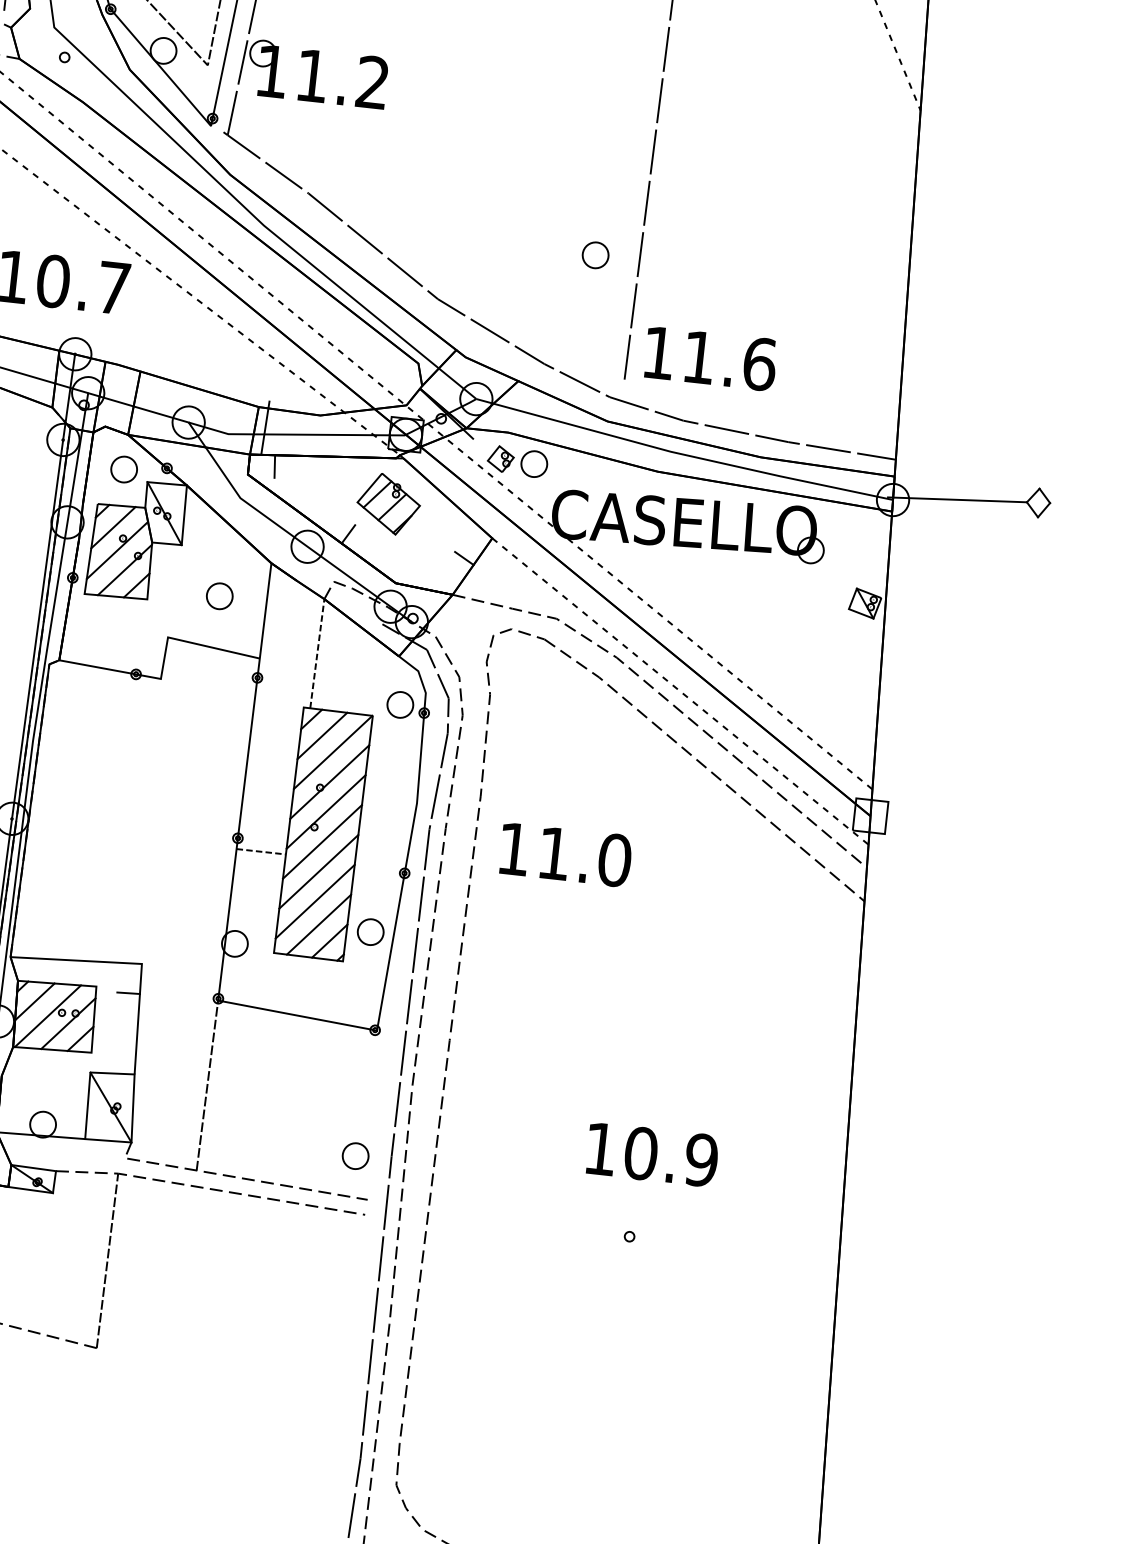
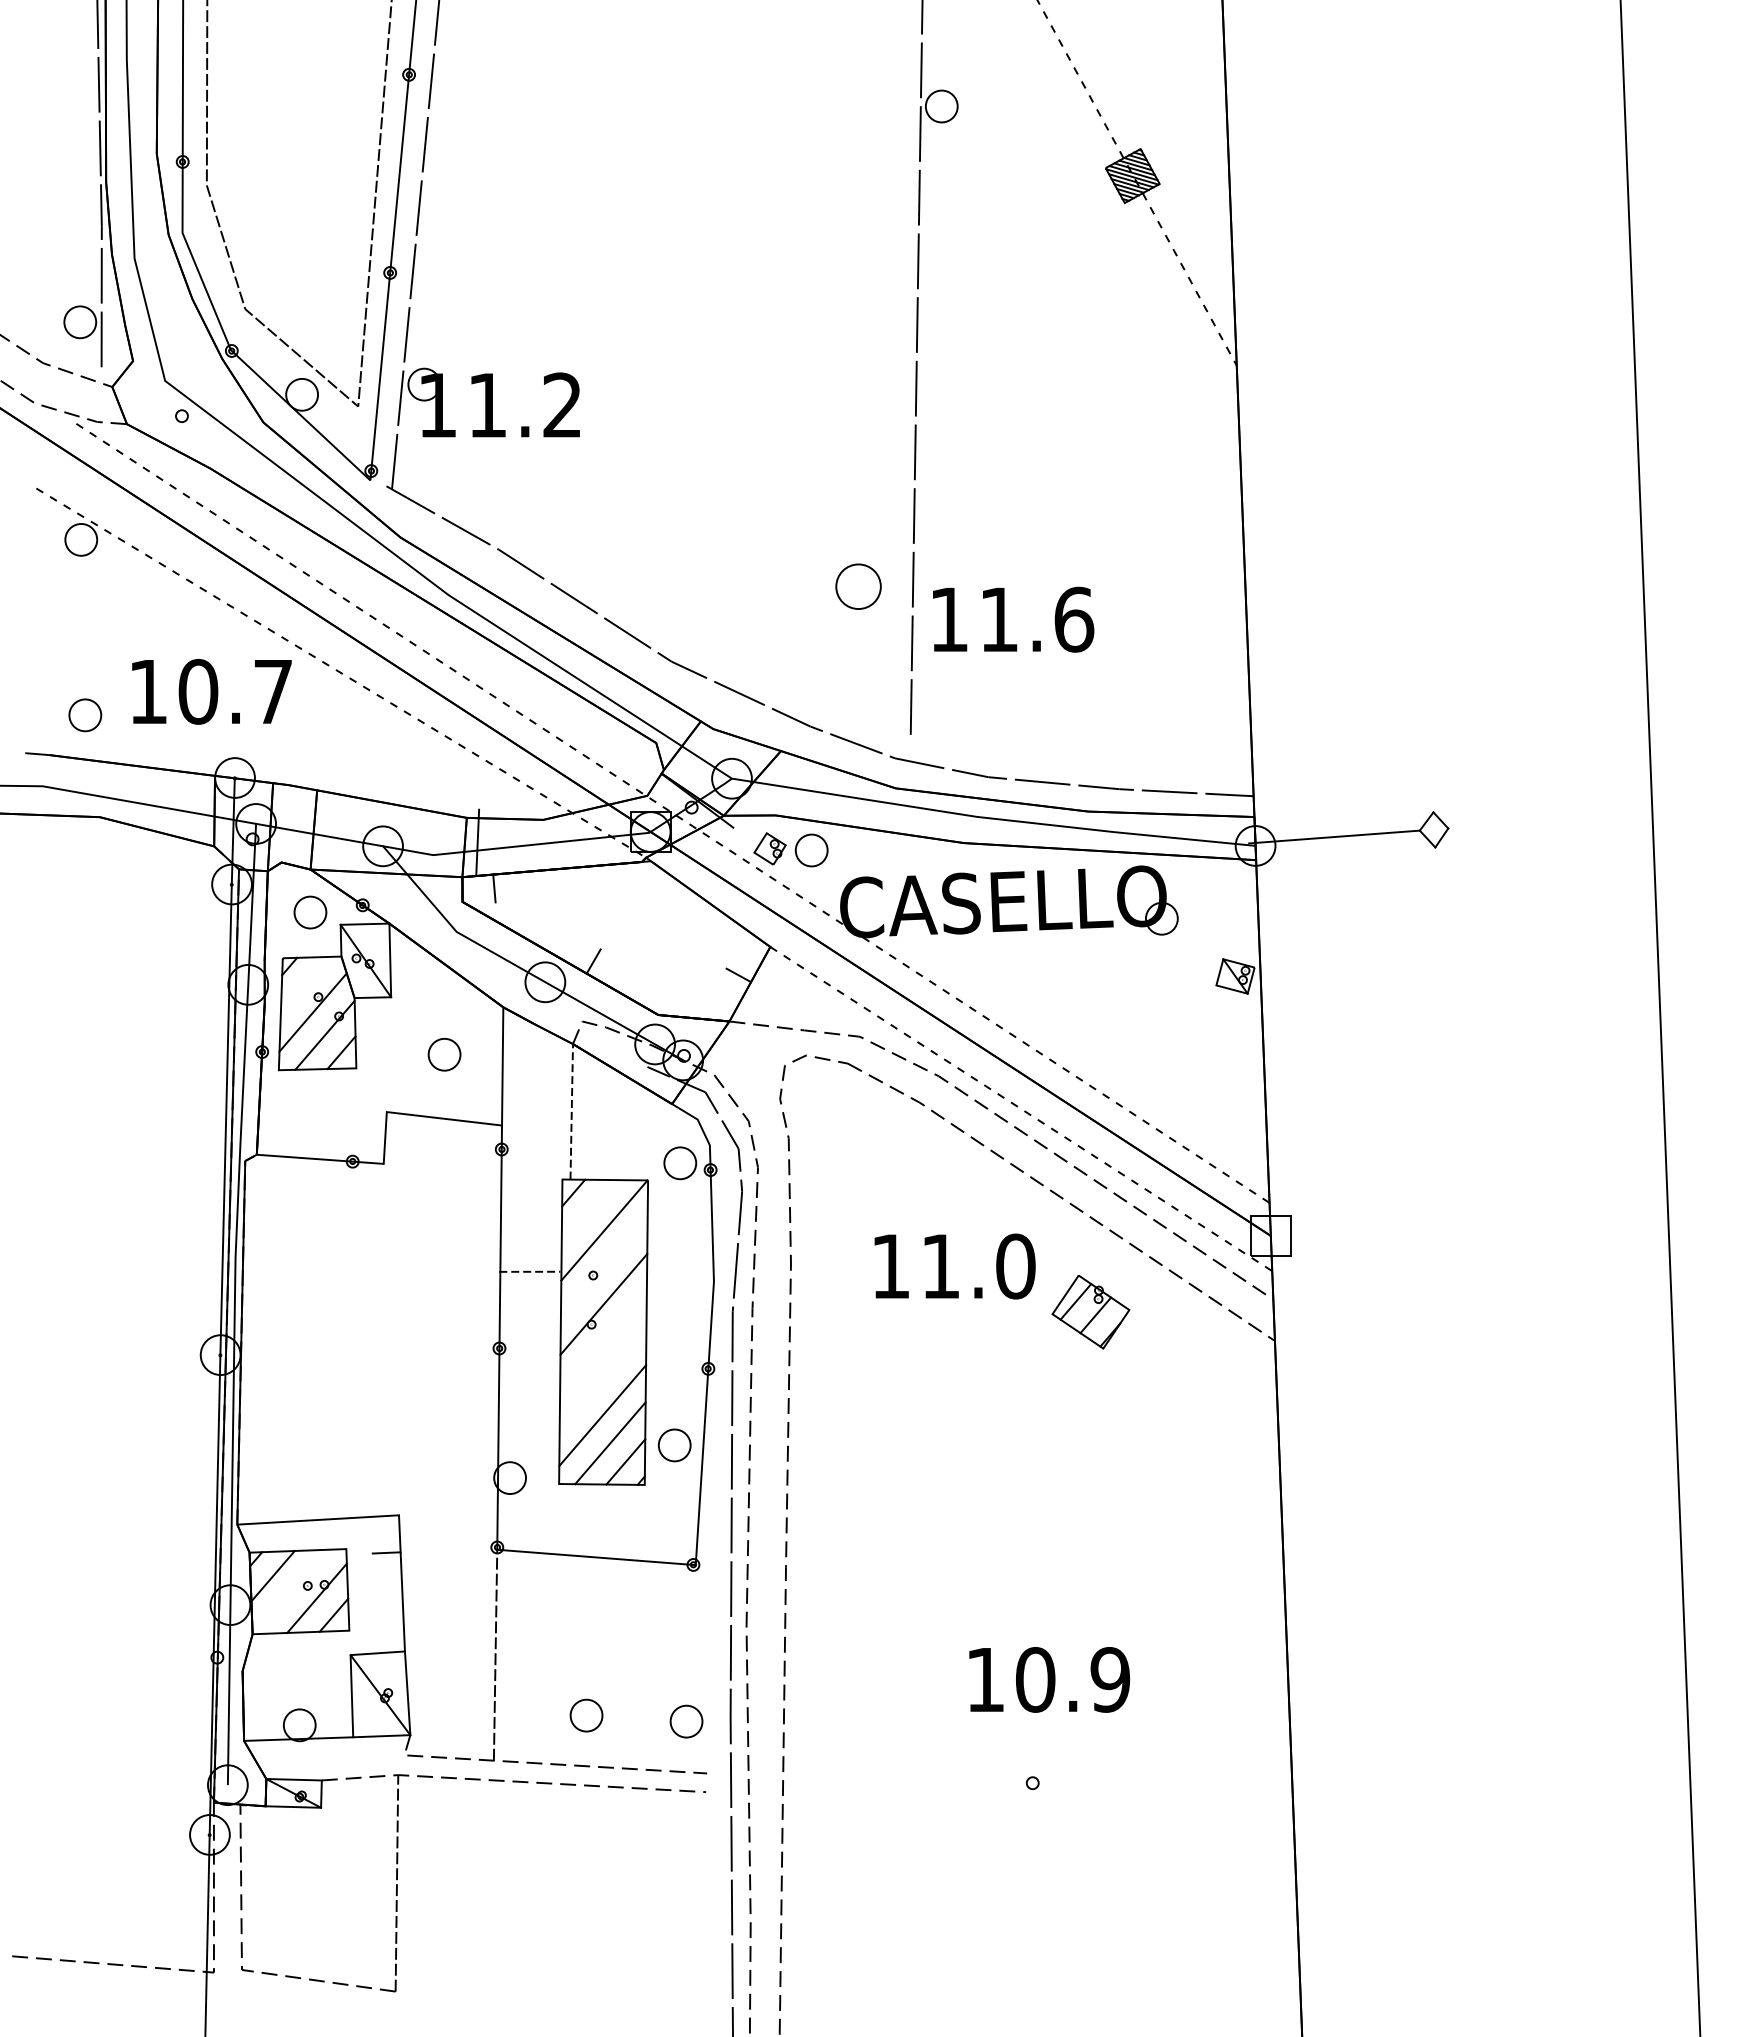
part: (595, 255) -> (858, 586), size x1.4
text: (710, 358) -> (1013, 619), moved
part: (388, 504) -> (1090, 1312), moved
line: (112, 527) -> (304, 984), removed
line: (321, 735) -> (588, 1211), removed
line: (329, 781) -> (603, 1266), removed
line: (322, 841) -> (603, 1341), removed
line: (260, 851) -> (529, 1271), moved
text: (565, 854) -> (954, 1266), moved
line: (318, 871) -> (602, 1378), removed
line: (47, 1015) -> (290, 1591), removed
part: (275, 1142) -> (586, 1715), added

